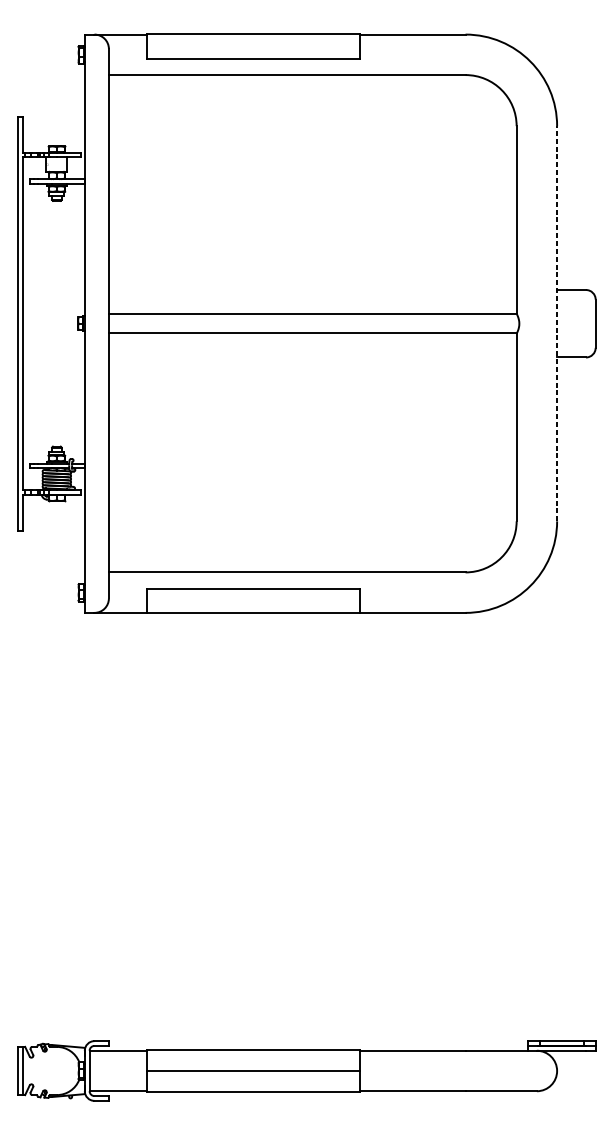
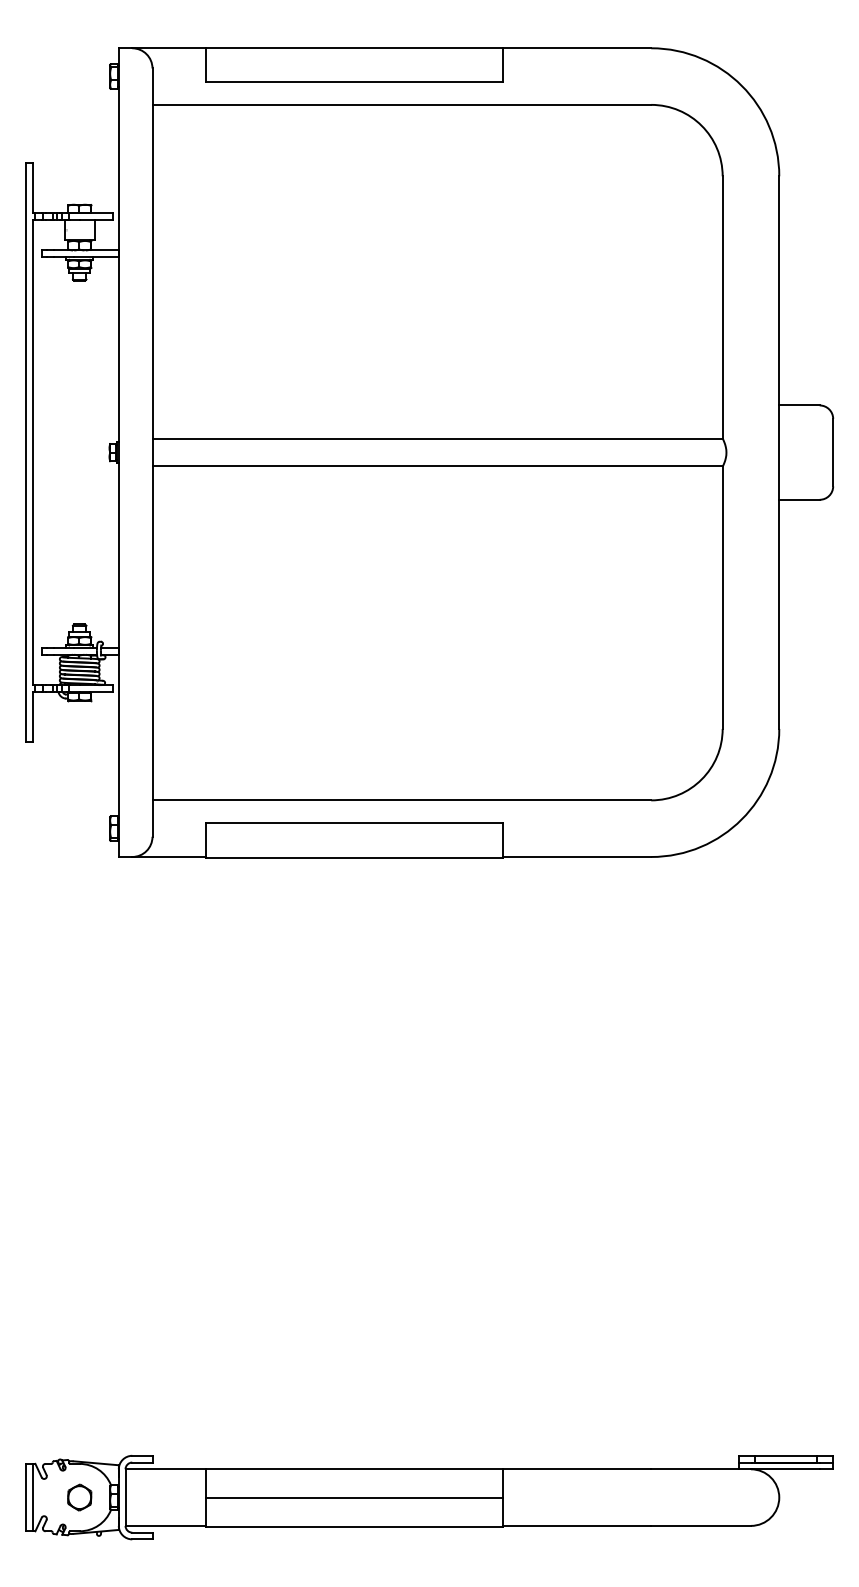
line: (557, 323) -> (779, 452), dashed -> solid
part: (56, 1070) -> (79, 1497), added

